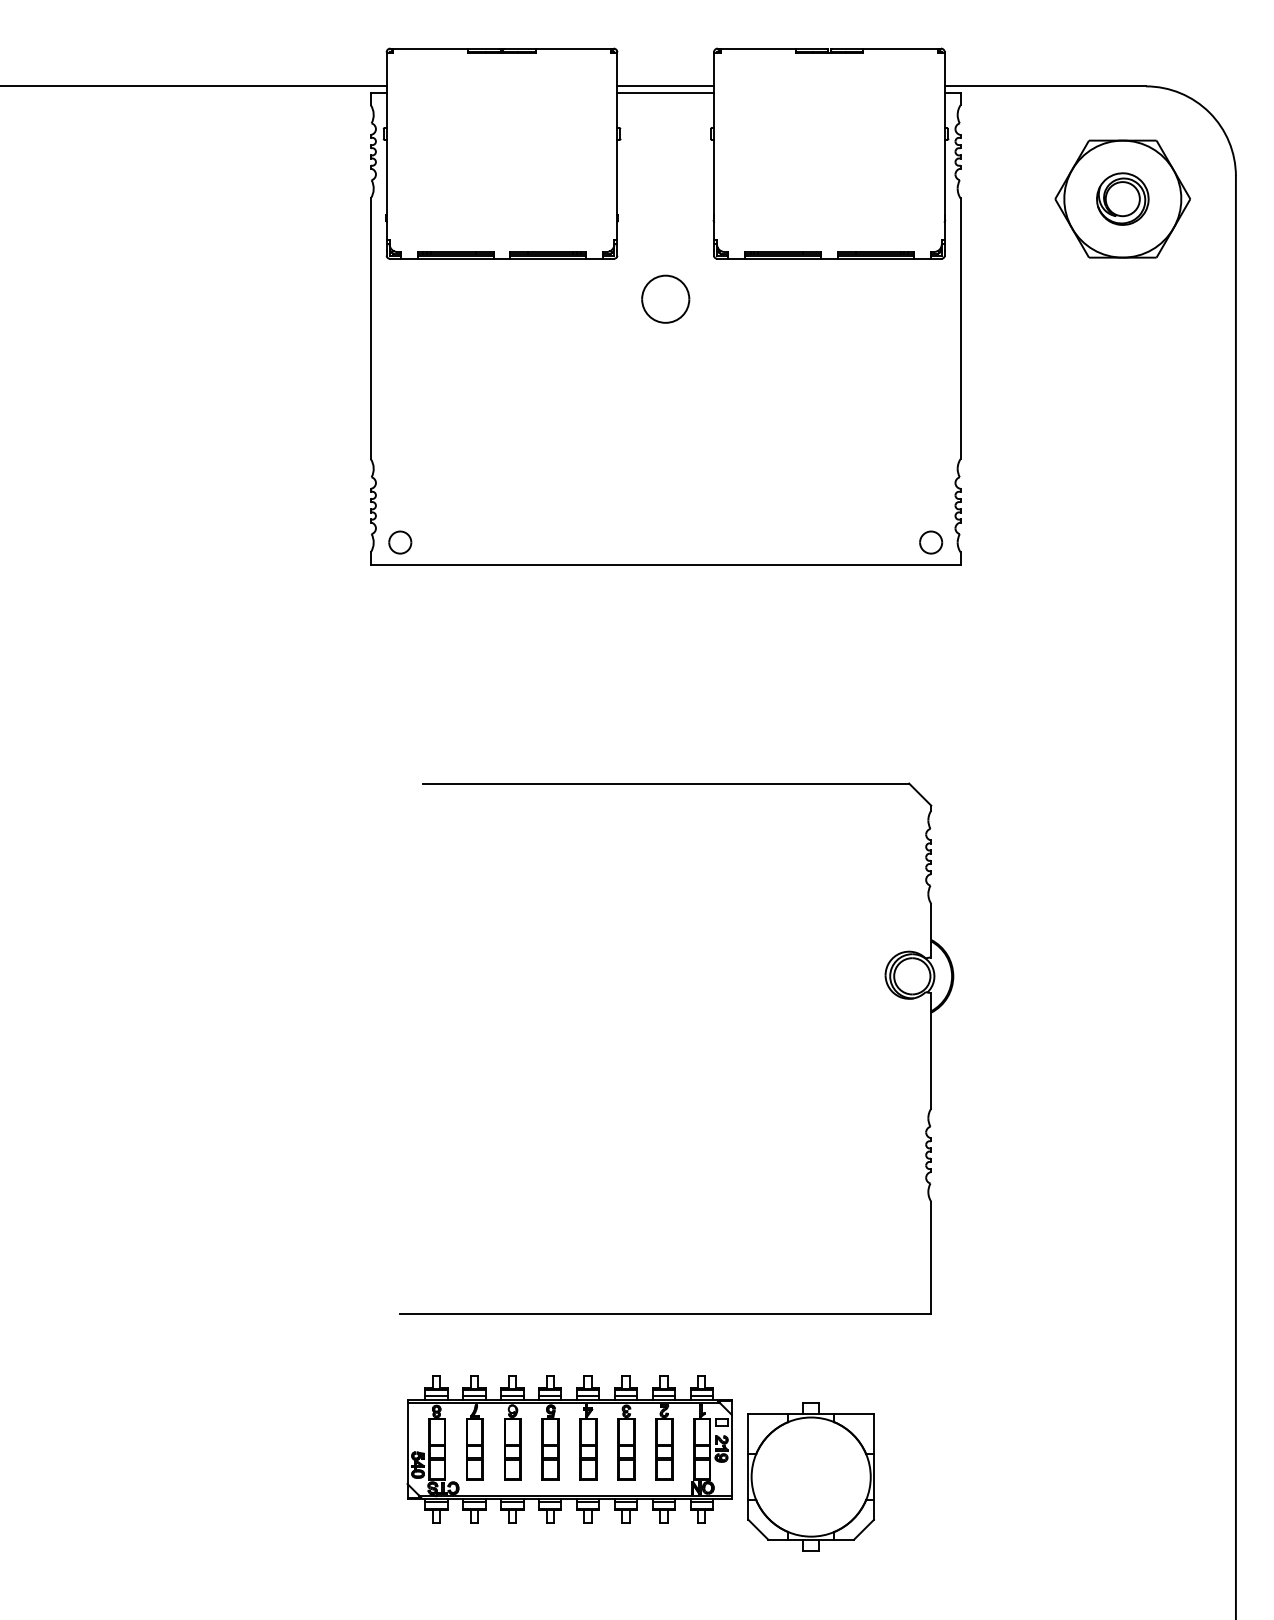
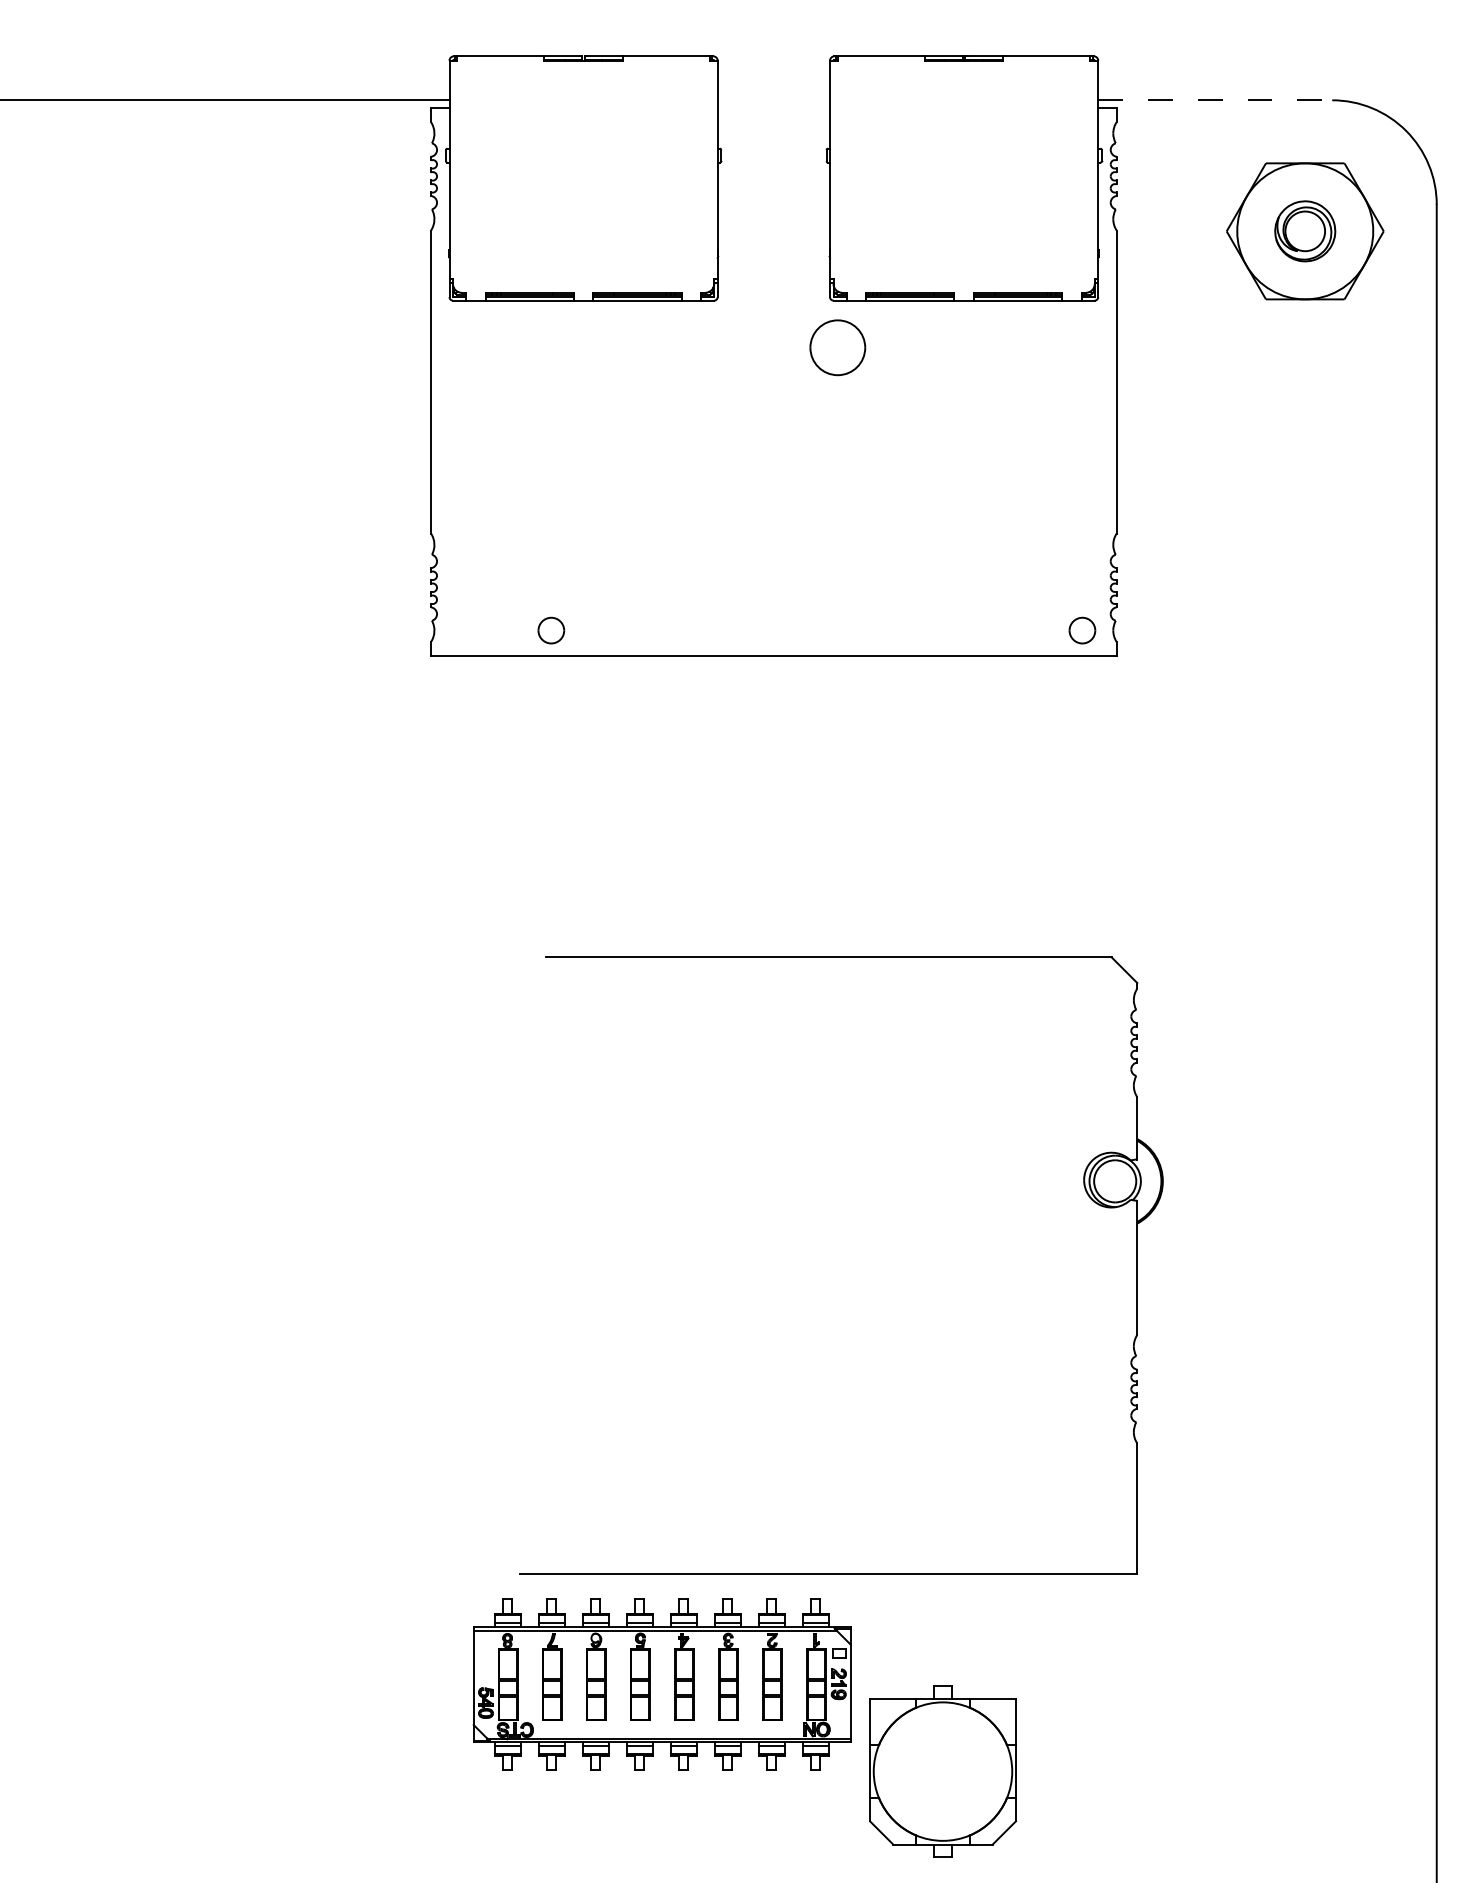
line: (665, 86) -> (773, 100), removed
line: (1045, 86) -> (1215, 100), solid -> dashed
line: (665, 92) -> (773, 107), removed
part: (665, 298) -> (837, 346), moved
part: (400, 542) -> (551, 630), moved
part: (885, 982) -> (1084, 1188), moved
part: (810, 1476) -> (942, 1770), moved

